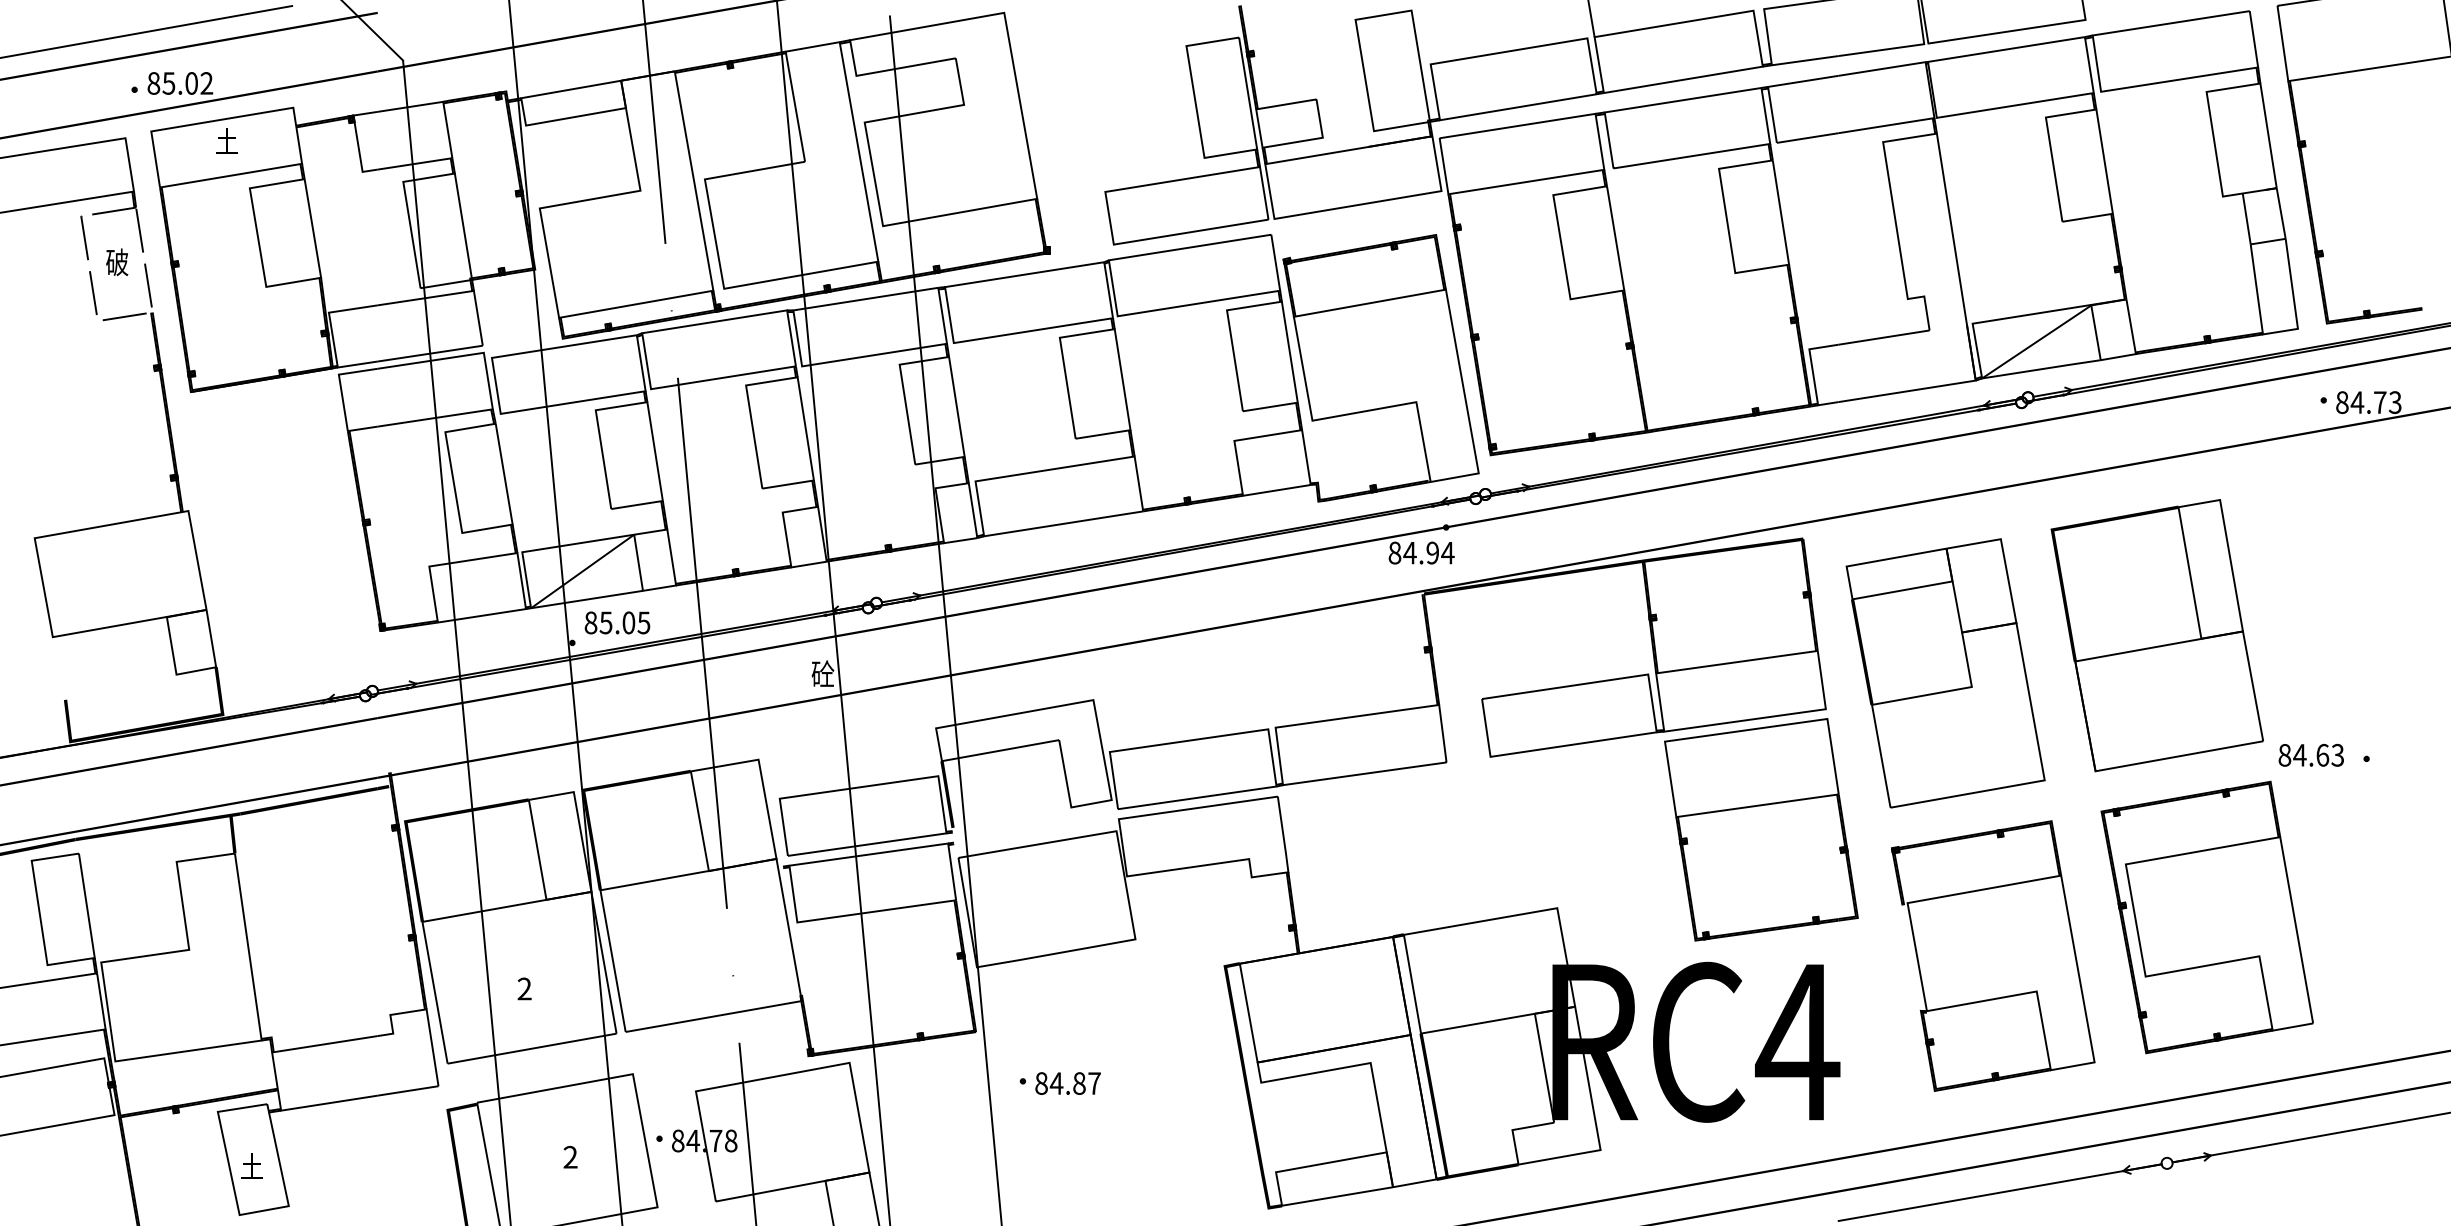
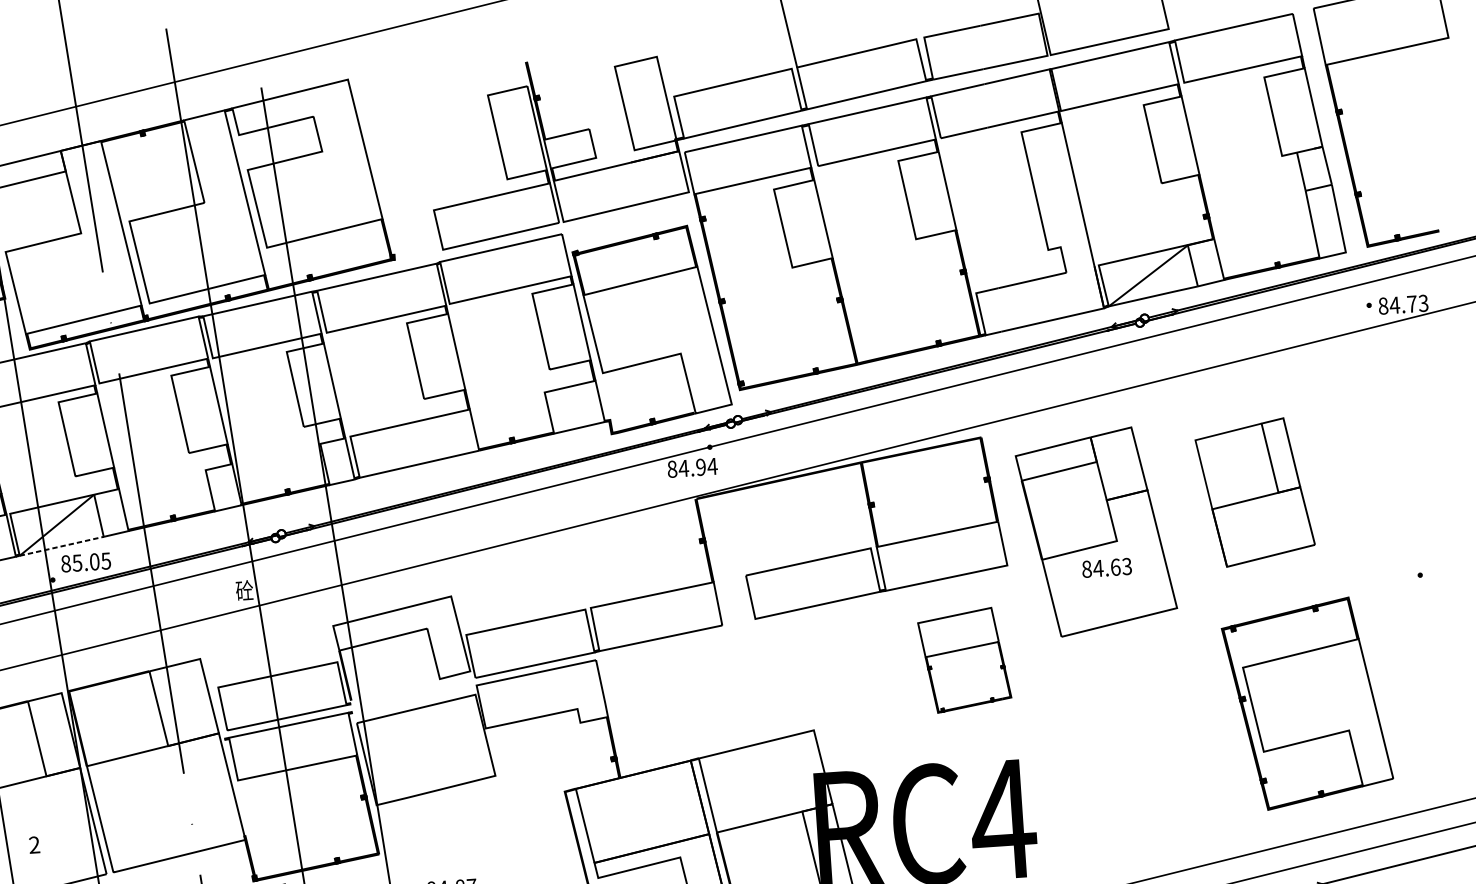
line: (587, 599) -> (62, 546), solid -> dashed
part: (2156, 635) -> (1254, 492), size x0.7
text: (2310, 754) -> (1106, 567), moved
part: (1761, 829) -> (964, 660), size x0.6
part: (1993, 955) -> (1147, 743), removed

